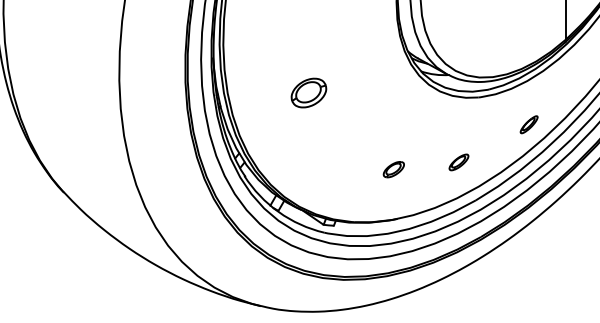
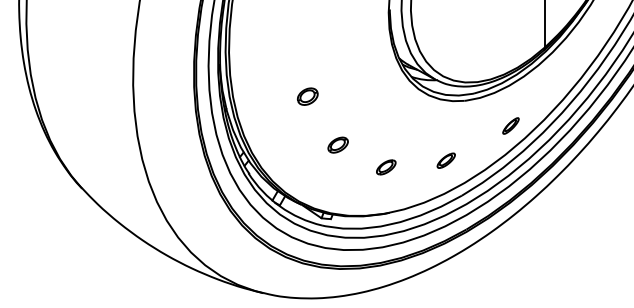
part: (308, 92) -> (307, 96), size x0.62
part: (340, 144) -> (337, 144), added

